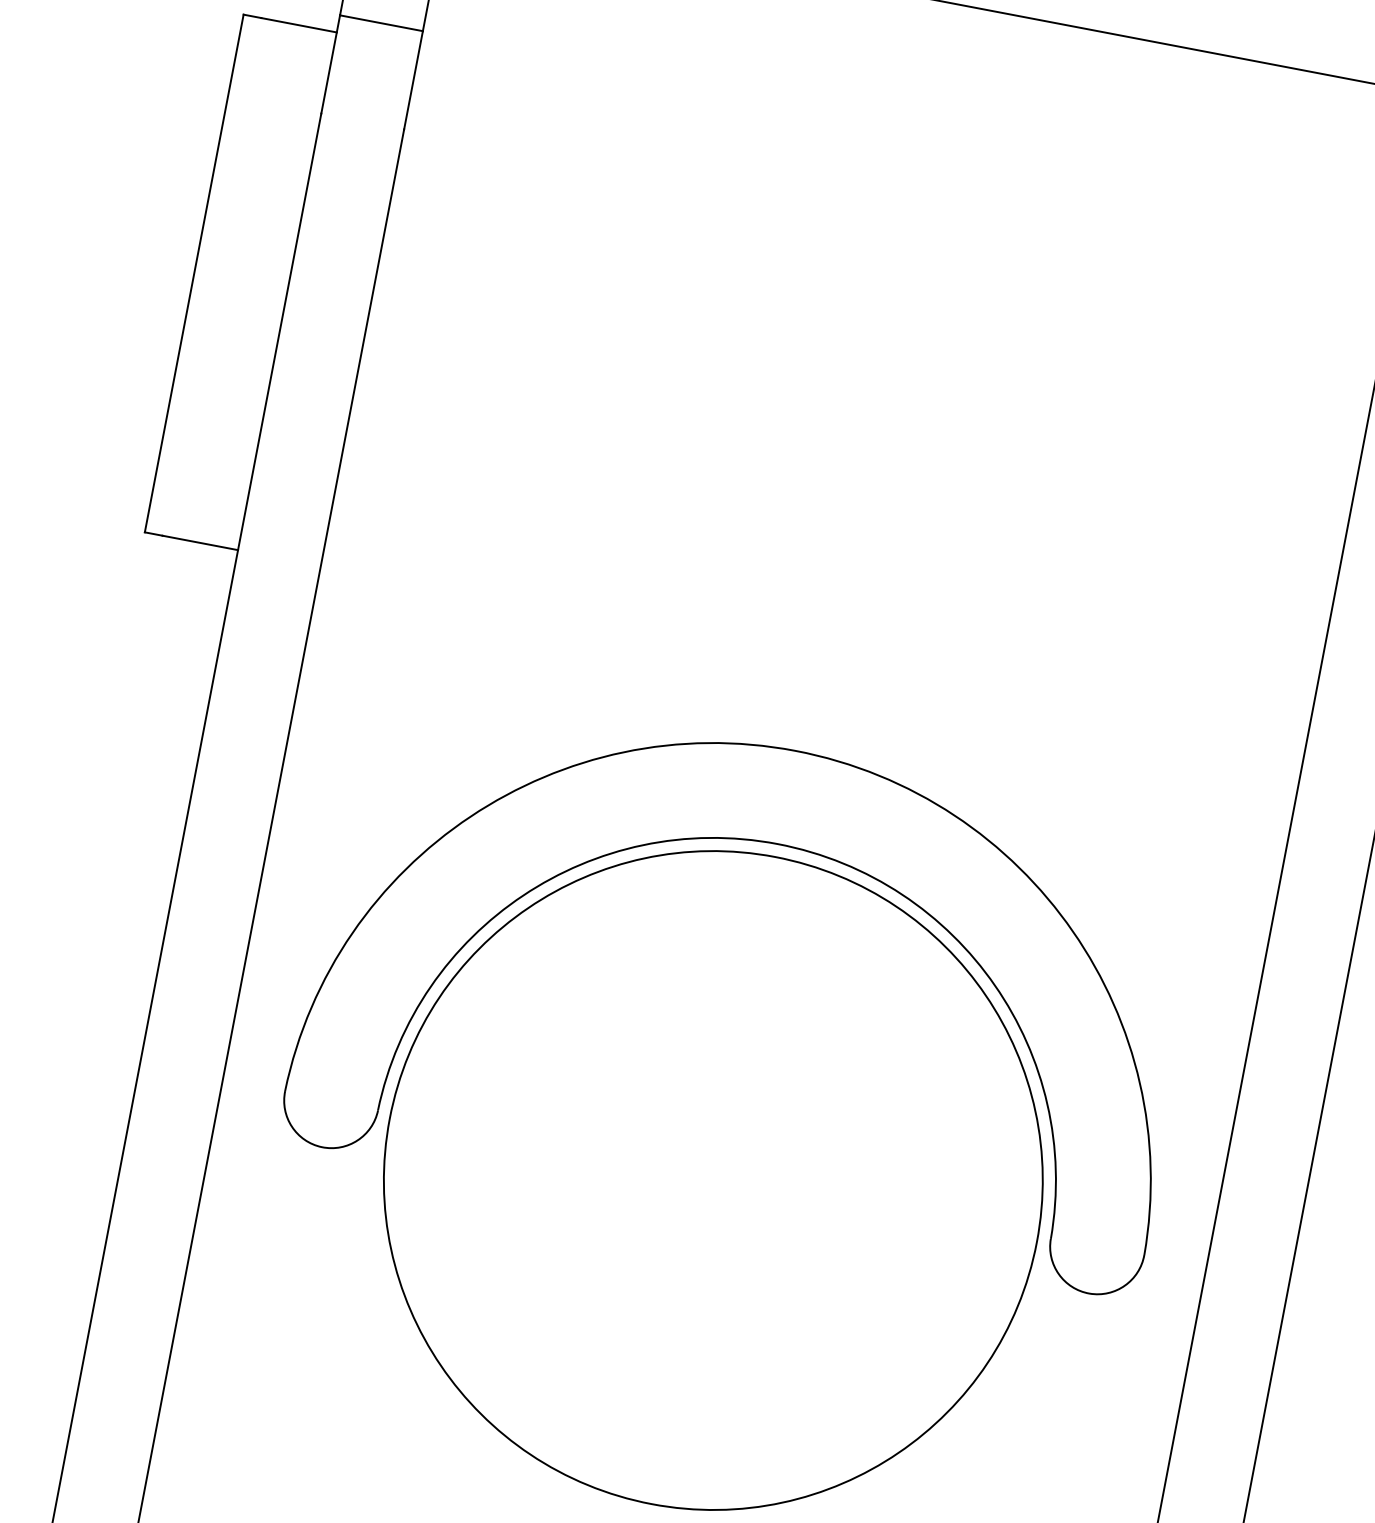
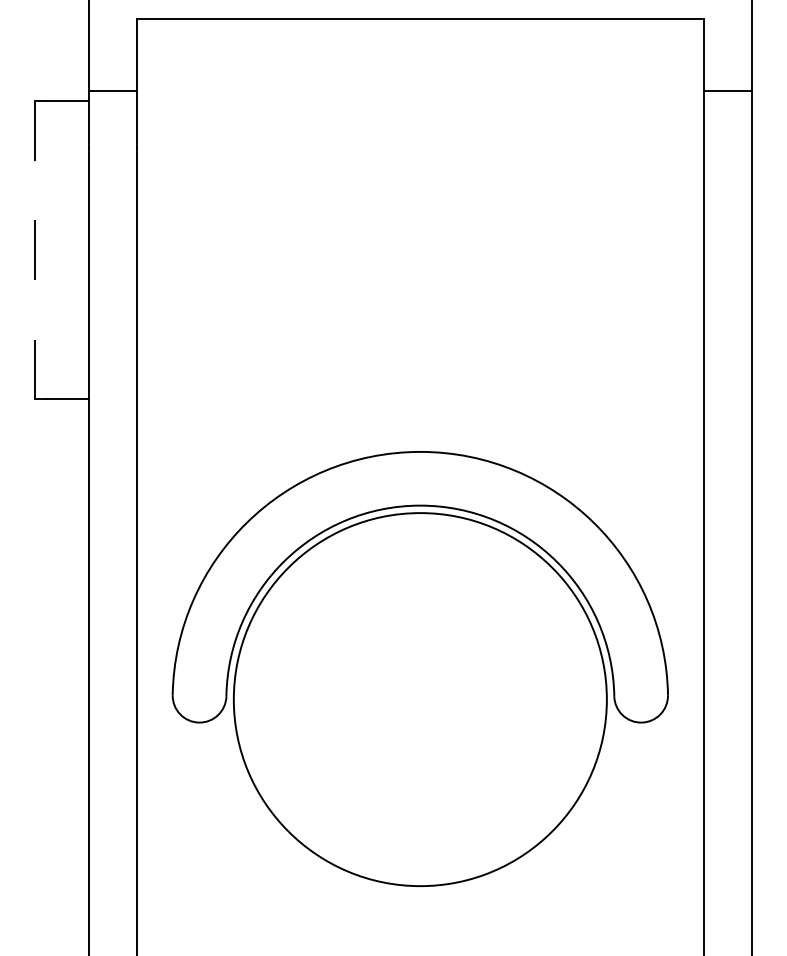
line: (194, 274) -> (35, 250), solid -> dashed

